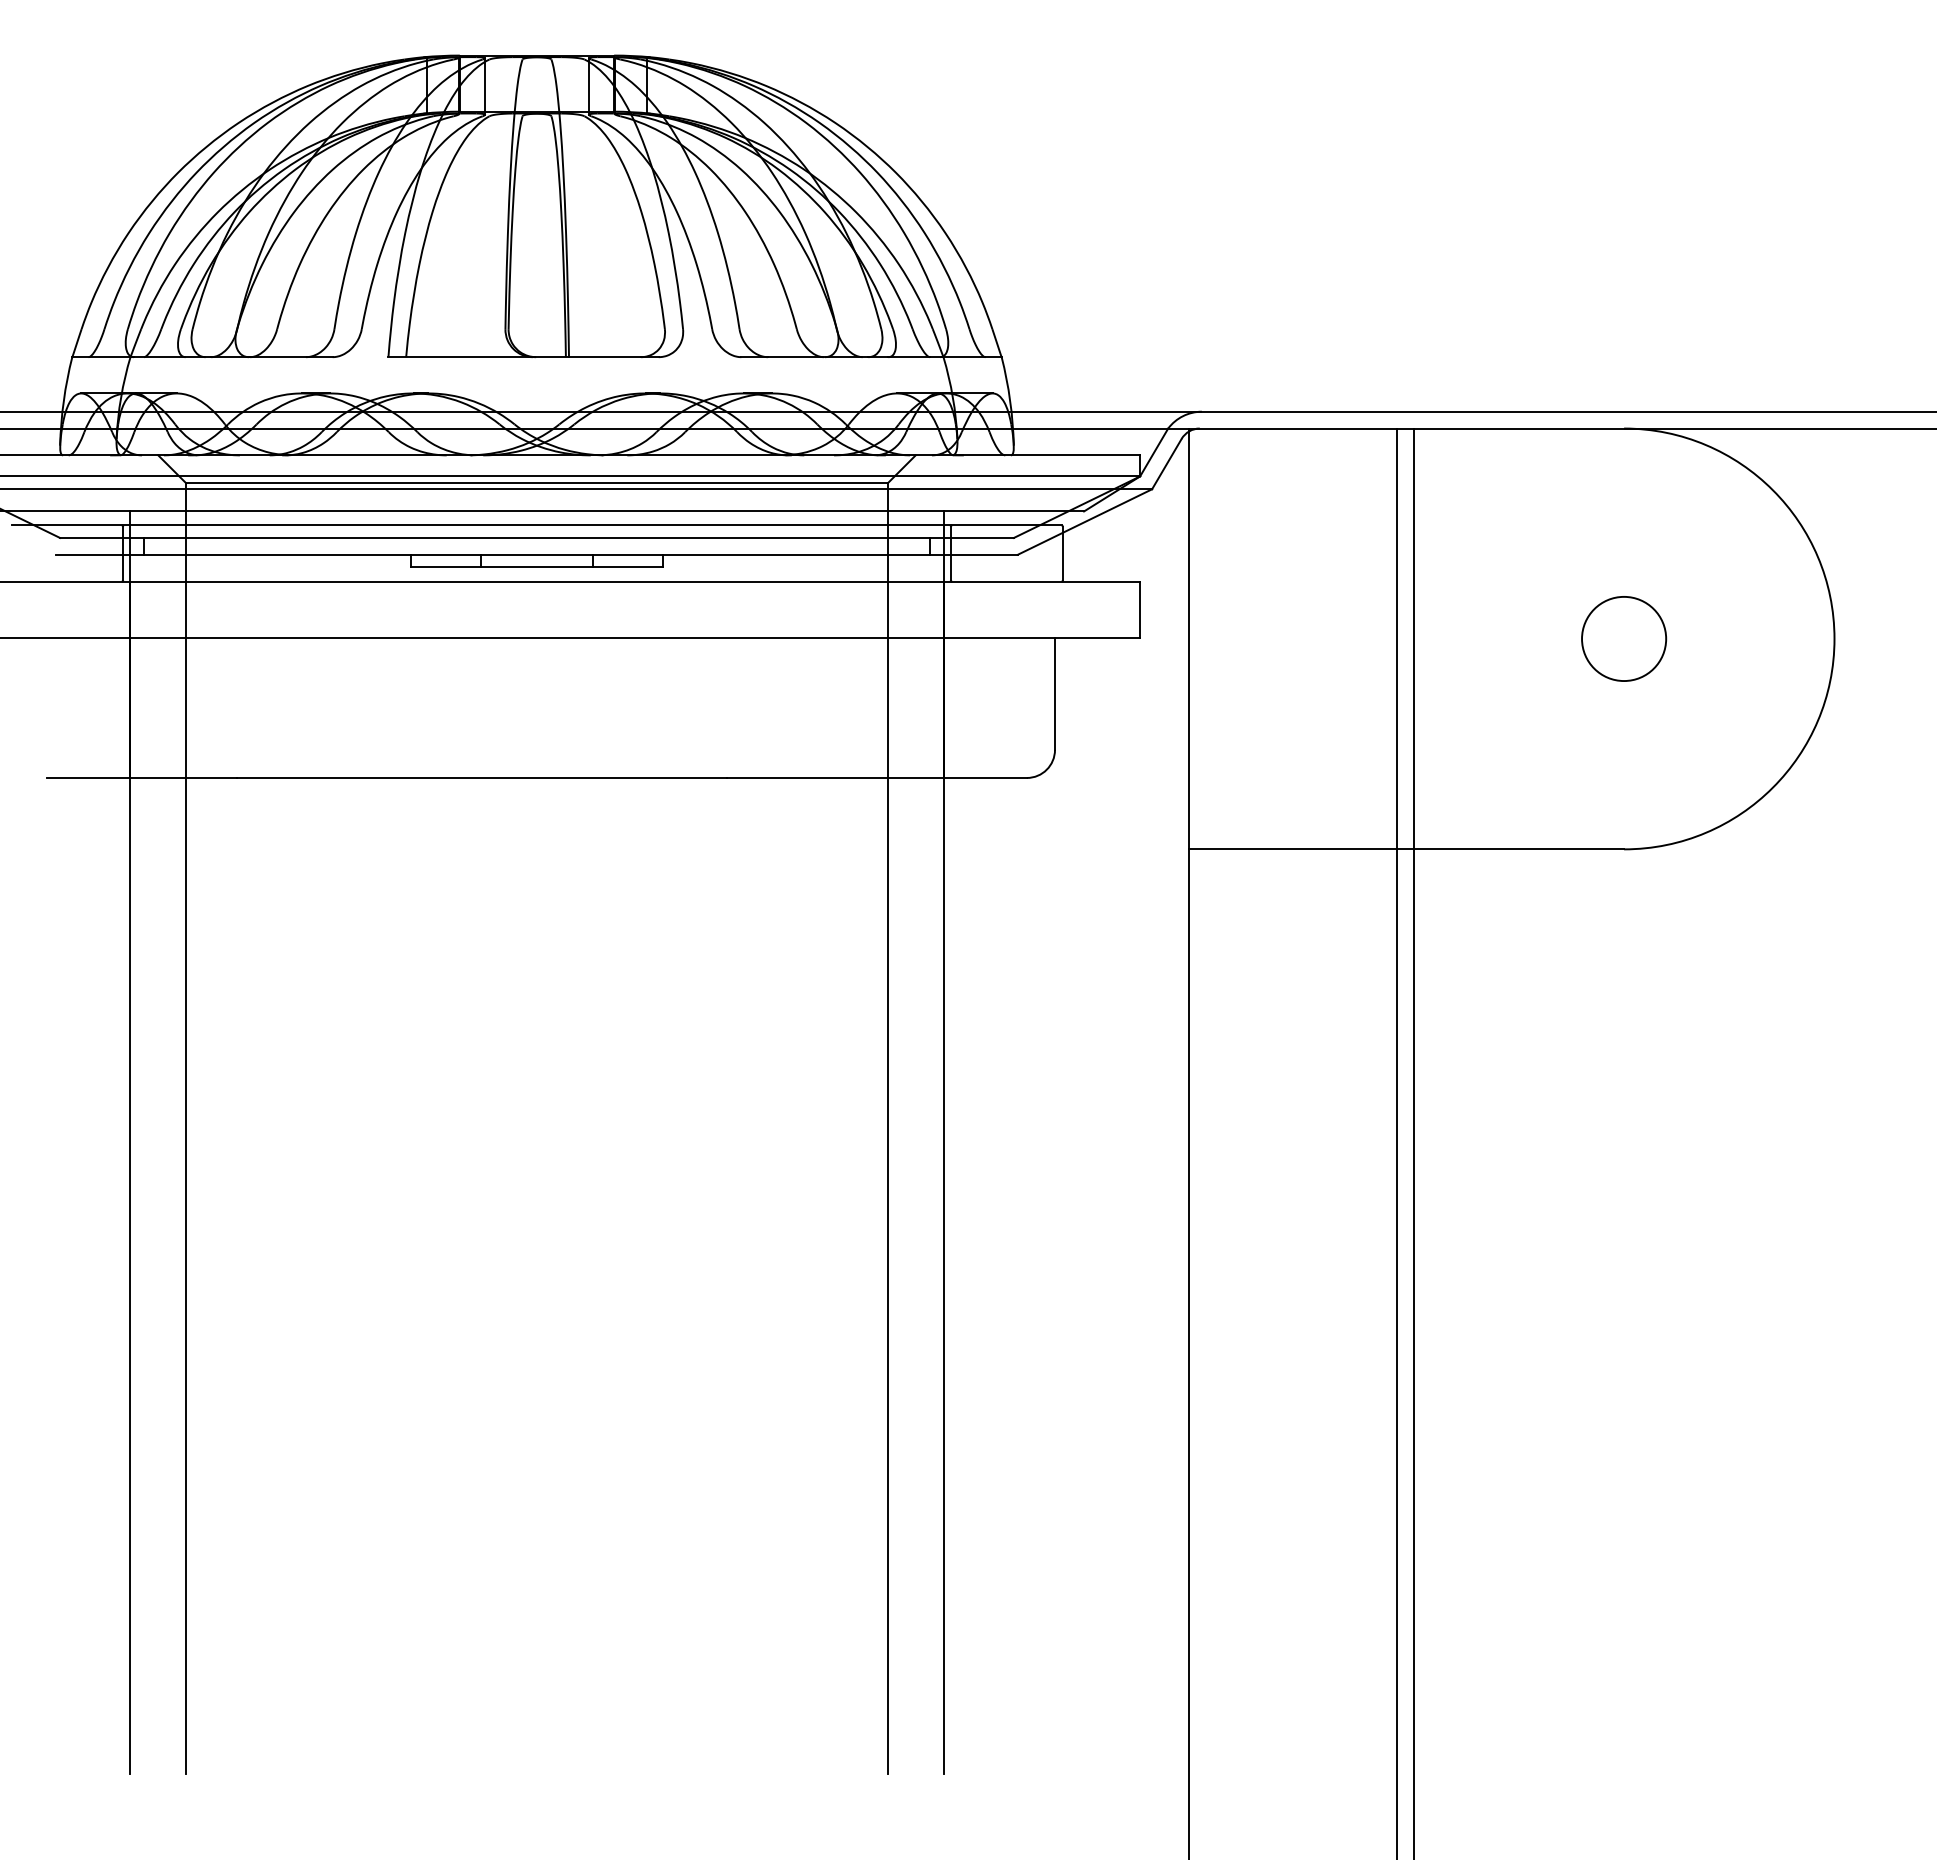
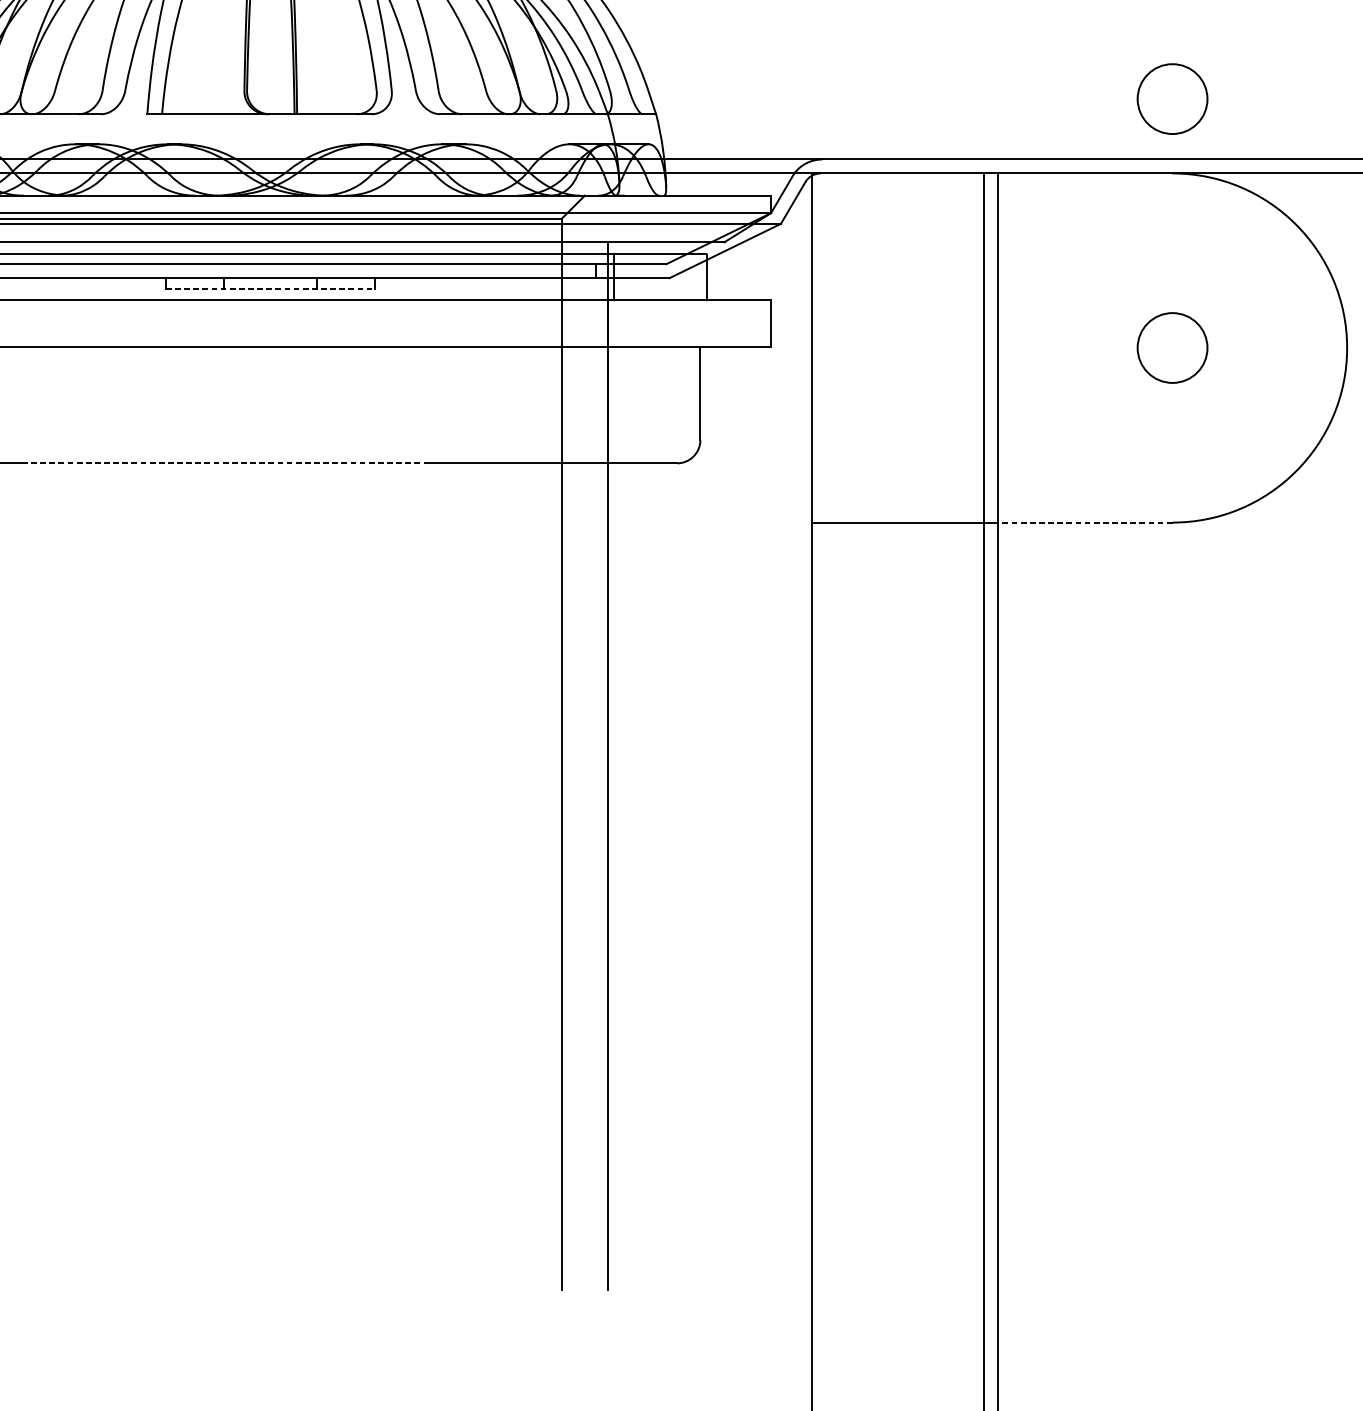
circle: (1624, 338) -> (1172, 98), added
line: (537, 567) -> (271, 288), solid -> dashed
line: (482, 777) -> (225, 462), solid -> dashed
line: (1518, 849) -> (1084, 522), solid -> dashed

